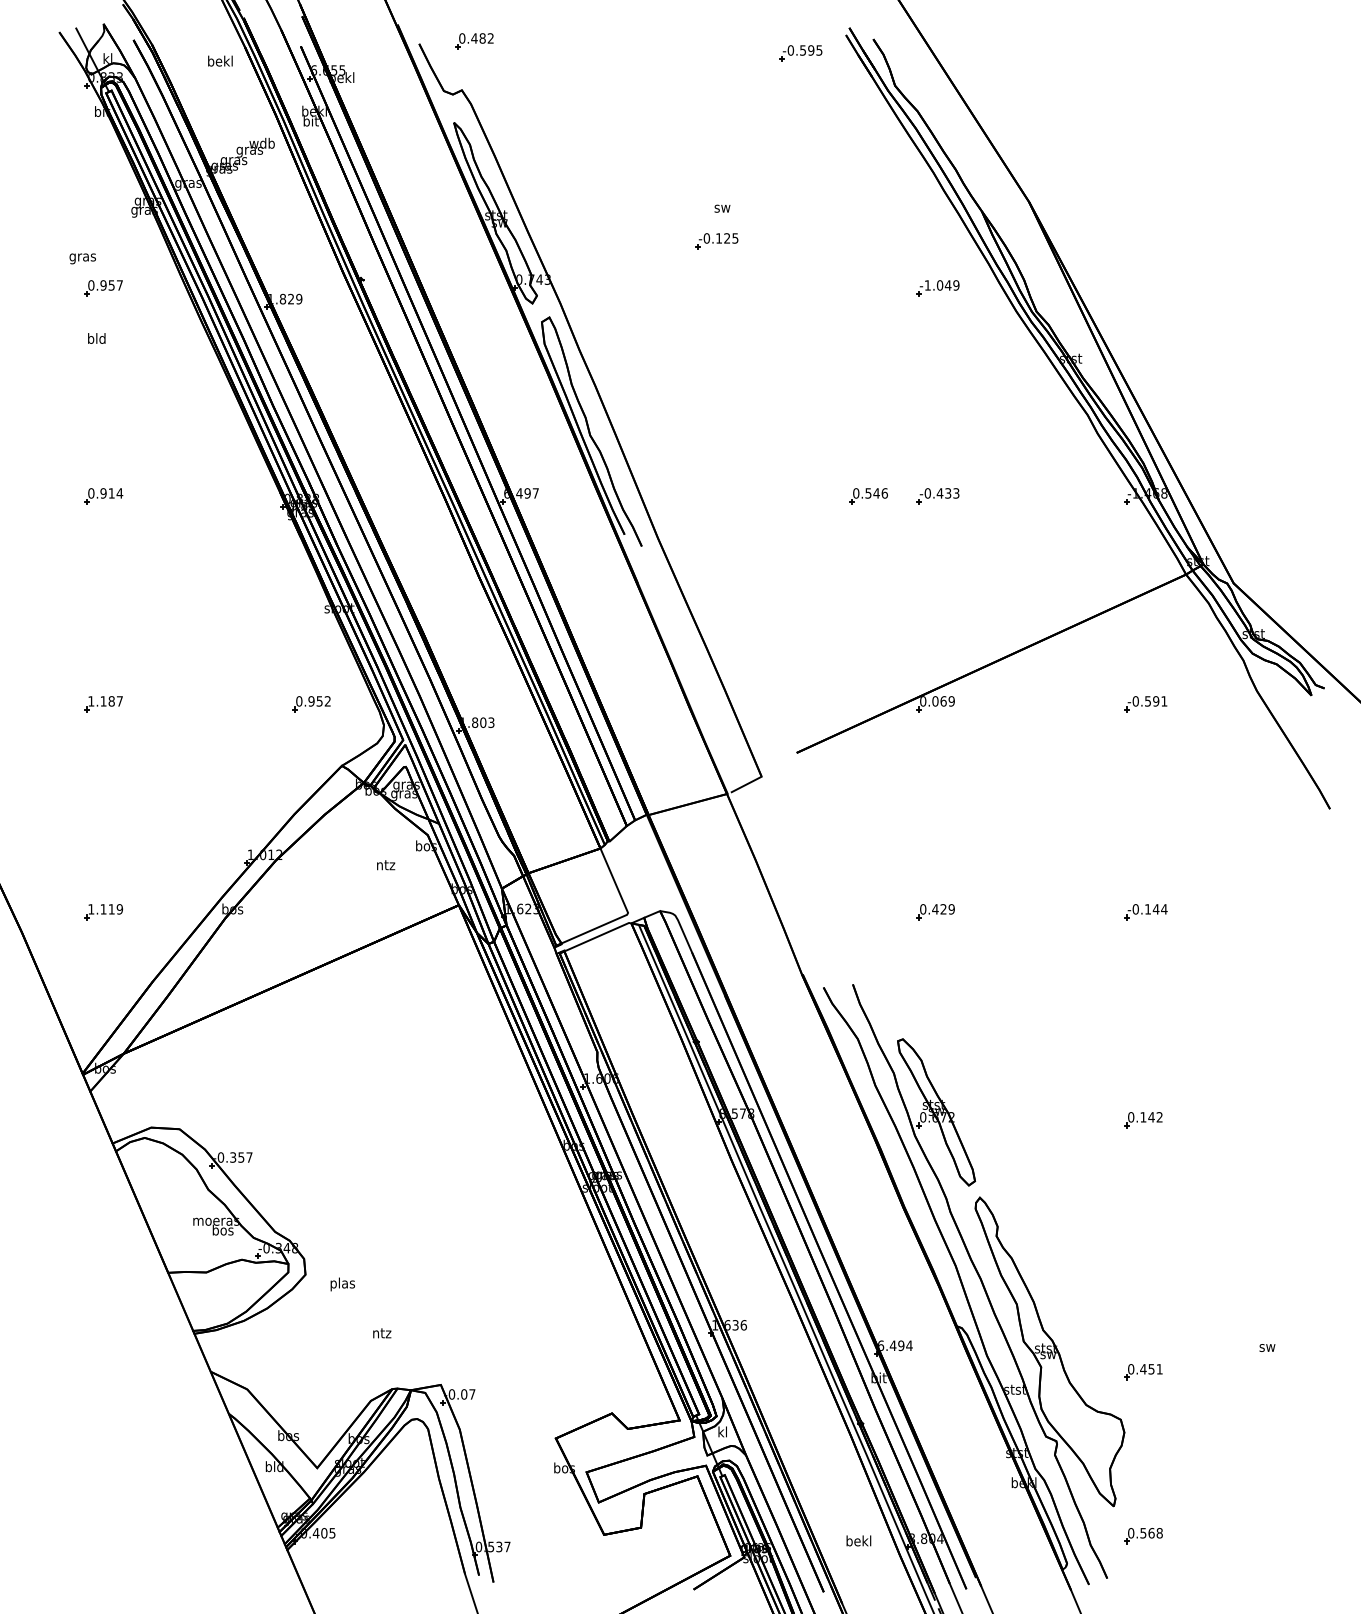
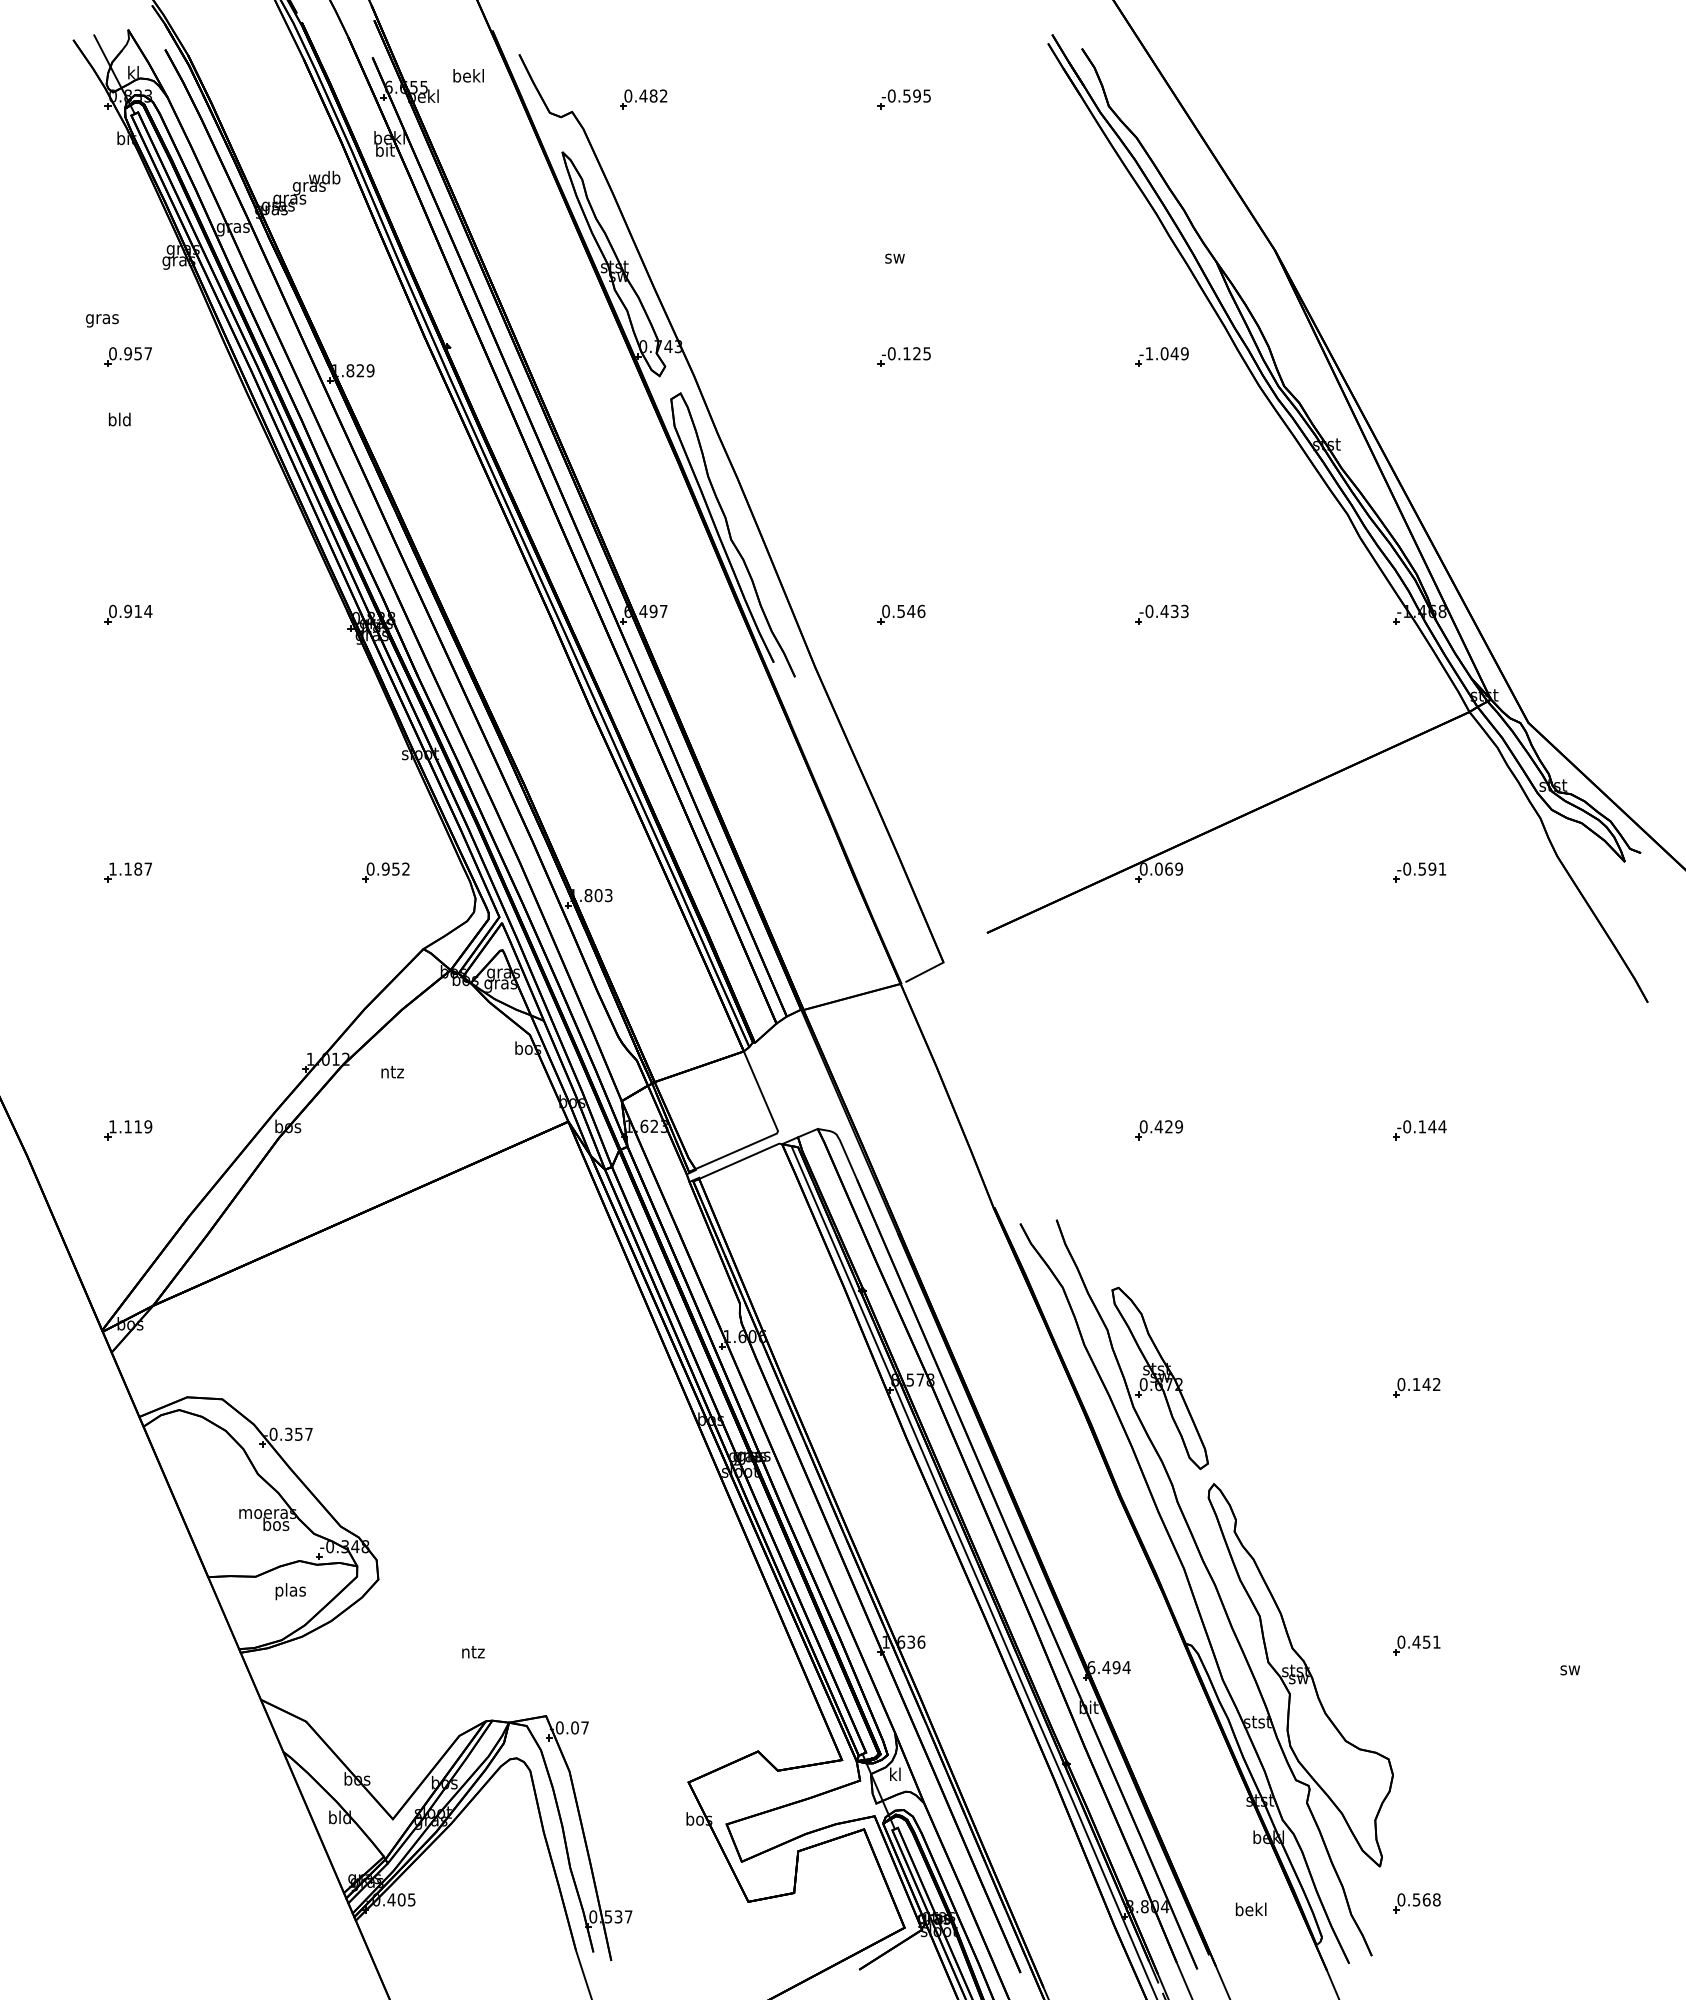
part: (474, 41) -> (643, 99), moved
part: (800, 53) -> (903, 99), moved
text: (220, 60) -> (468, 75), moved
part: (716, 241) -> (903, 357), moved
part: (868, 496) -> (901, 615), moved
text: (386, 865) -> (393, 1072), moved
text: (342, 1284) -> (290, 1591), moved
part: (1143, 1372) -> (1416, 1646), moved
text: (858, 1540) -> (1250, 1908), moved

